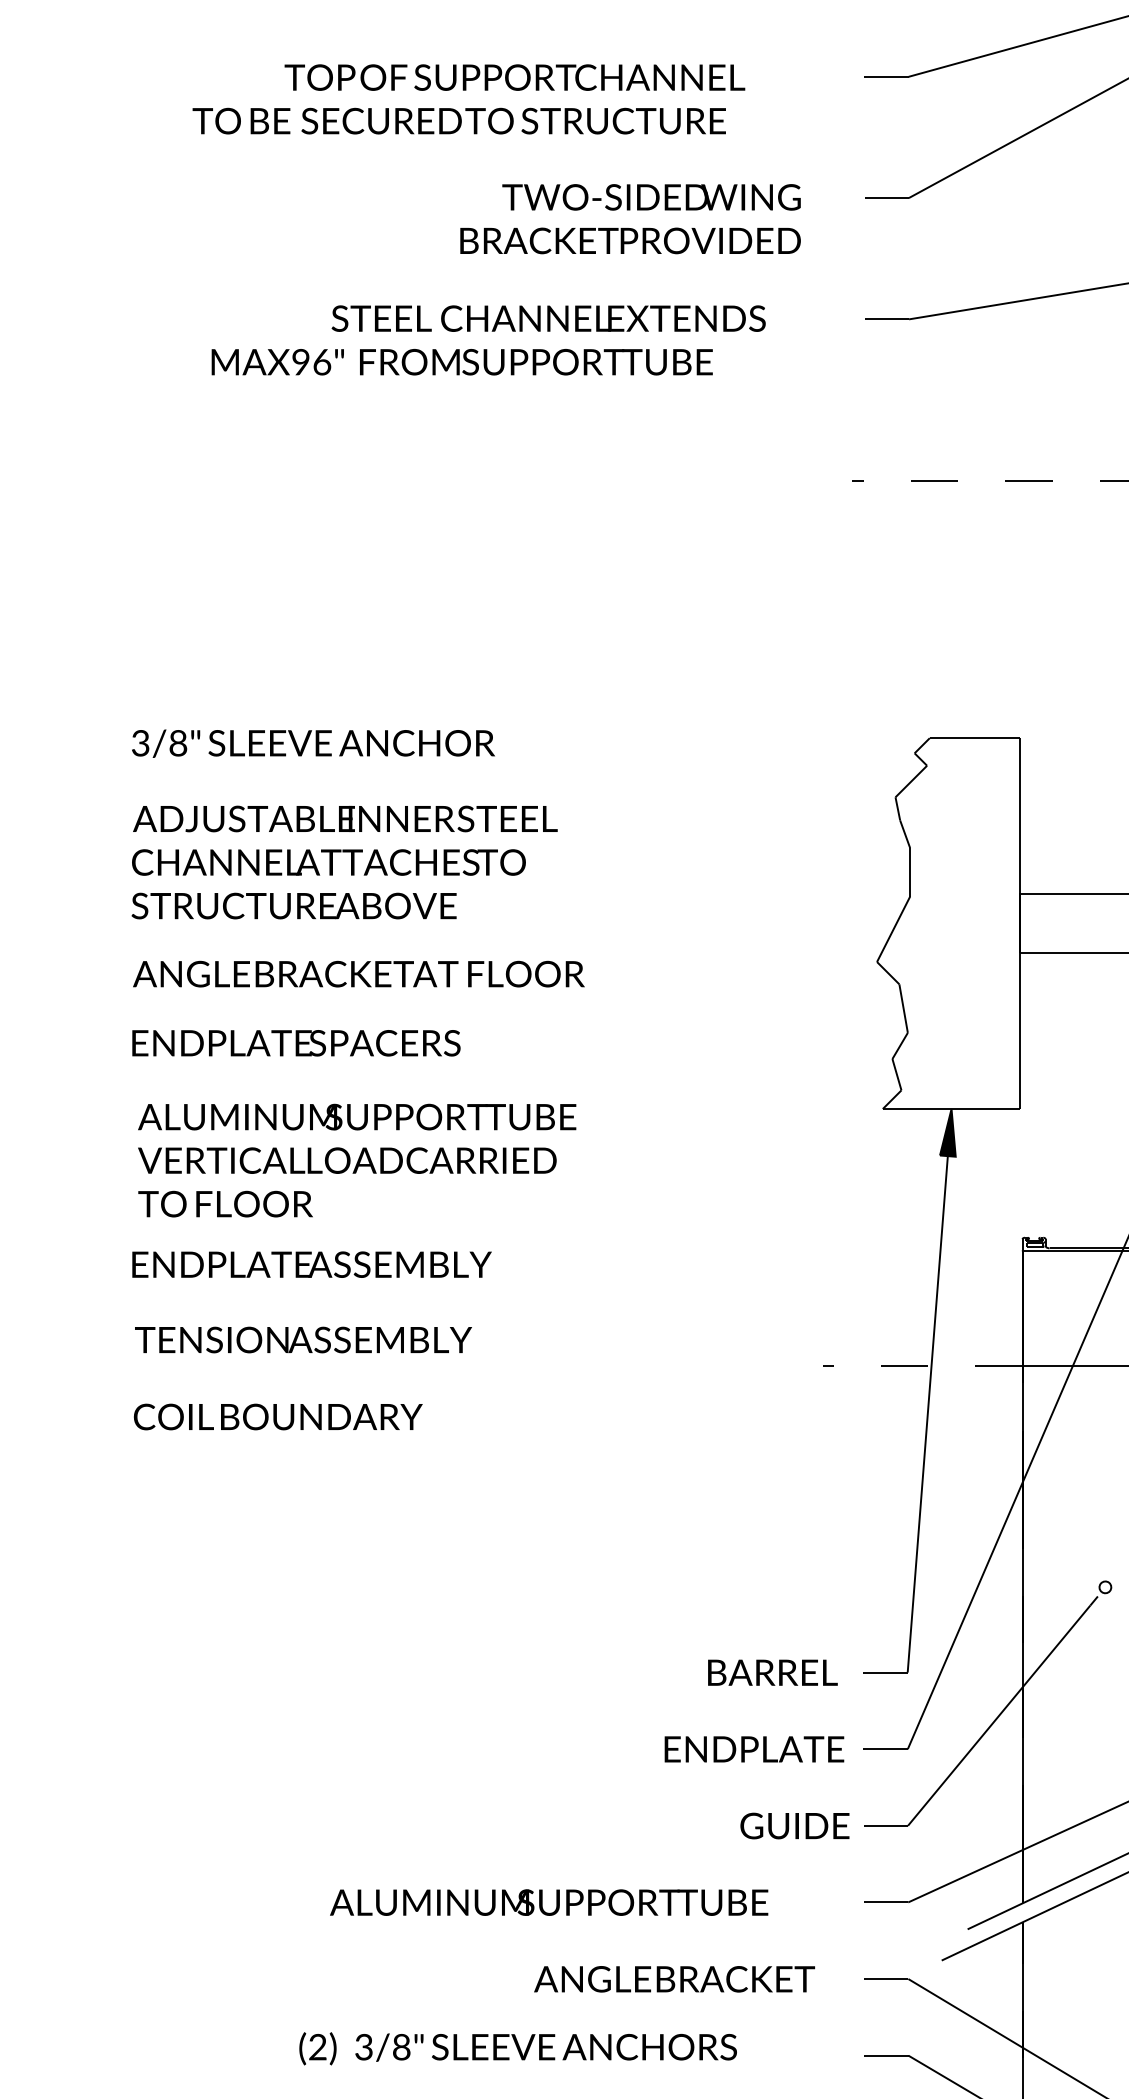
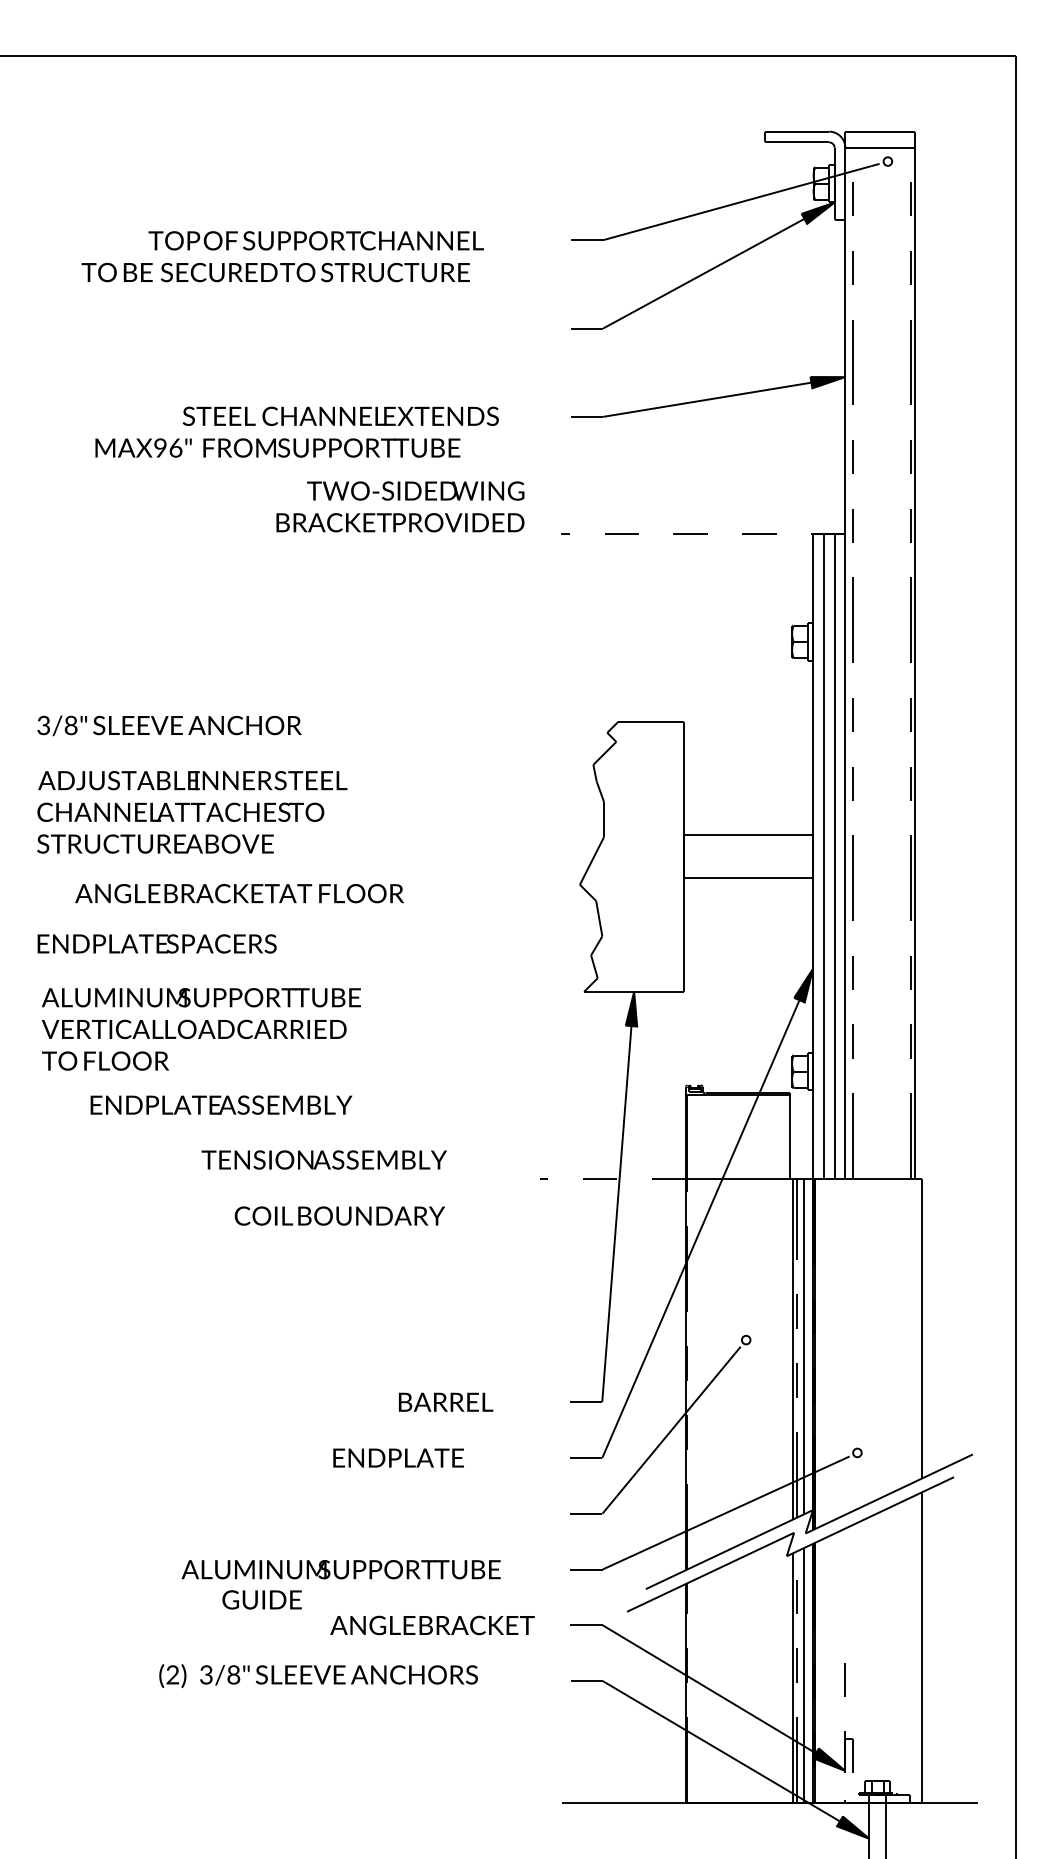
text: (630, 218) -> (400, 506), moved
text: (358, 973) -> (239, 893), moved
text: (312, 1263) -> (221, 1104), moved
text: (302, 1339) -> (323, 1159), moved
text: (277, 1416) -> (339, 1215), moved
text: (773, 1671) -> (446, 1401), moved
text: (754, 1748) -> (398, 1457), moved
text: (794, 1825) -> (261, 1599), moved

